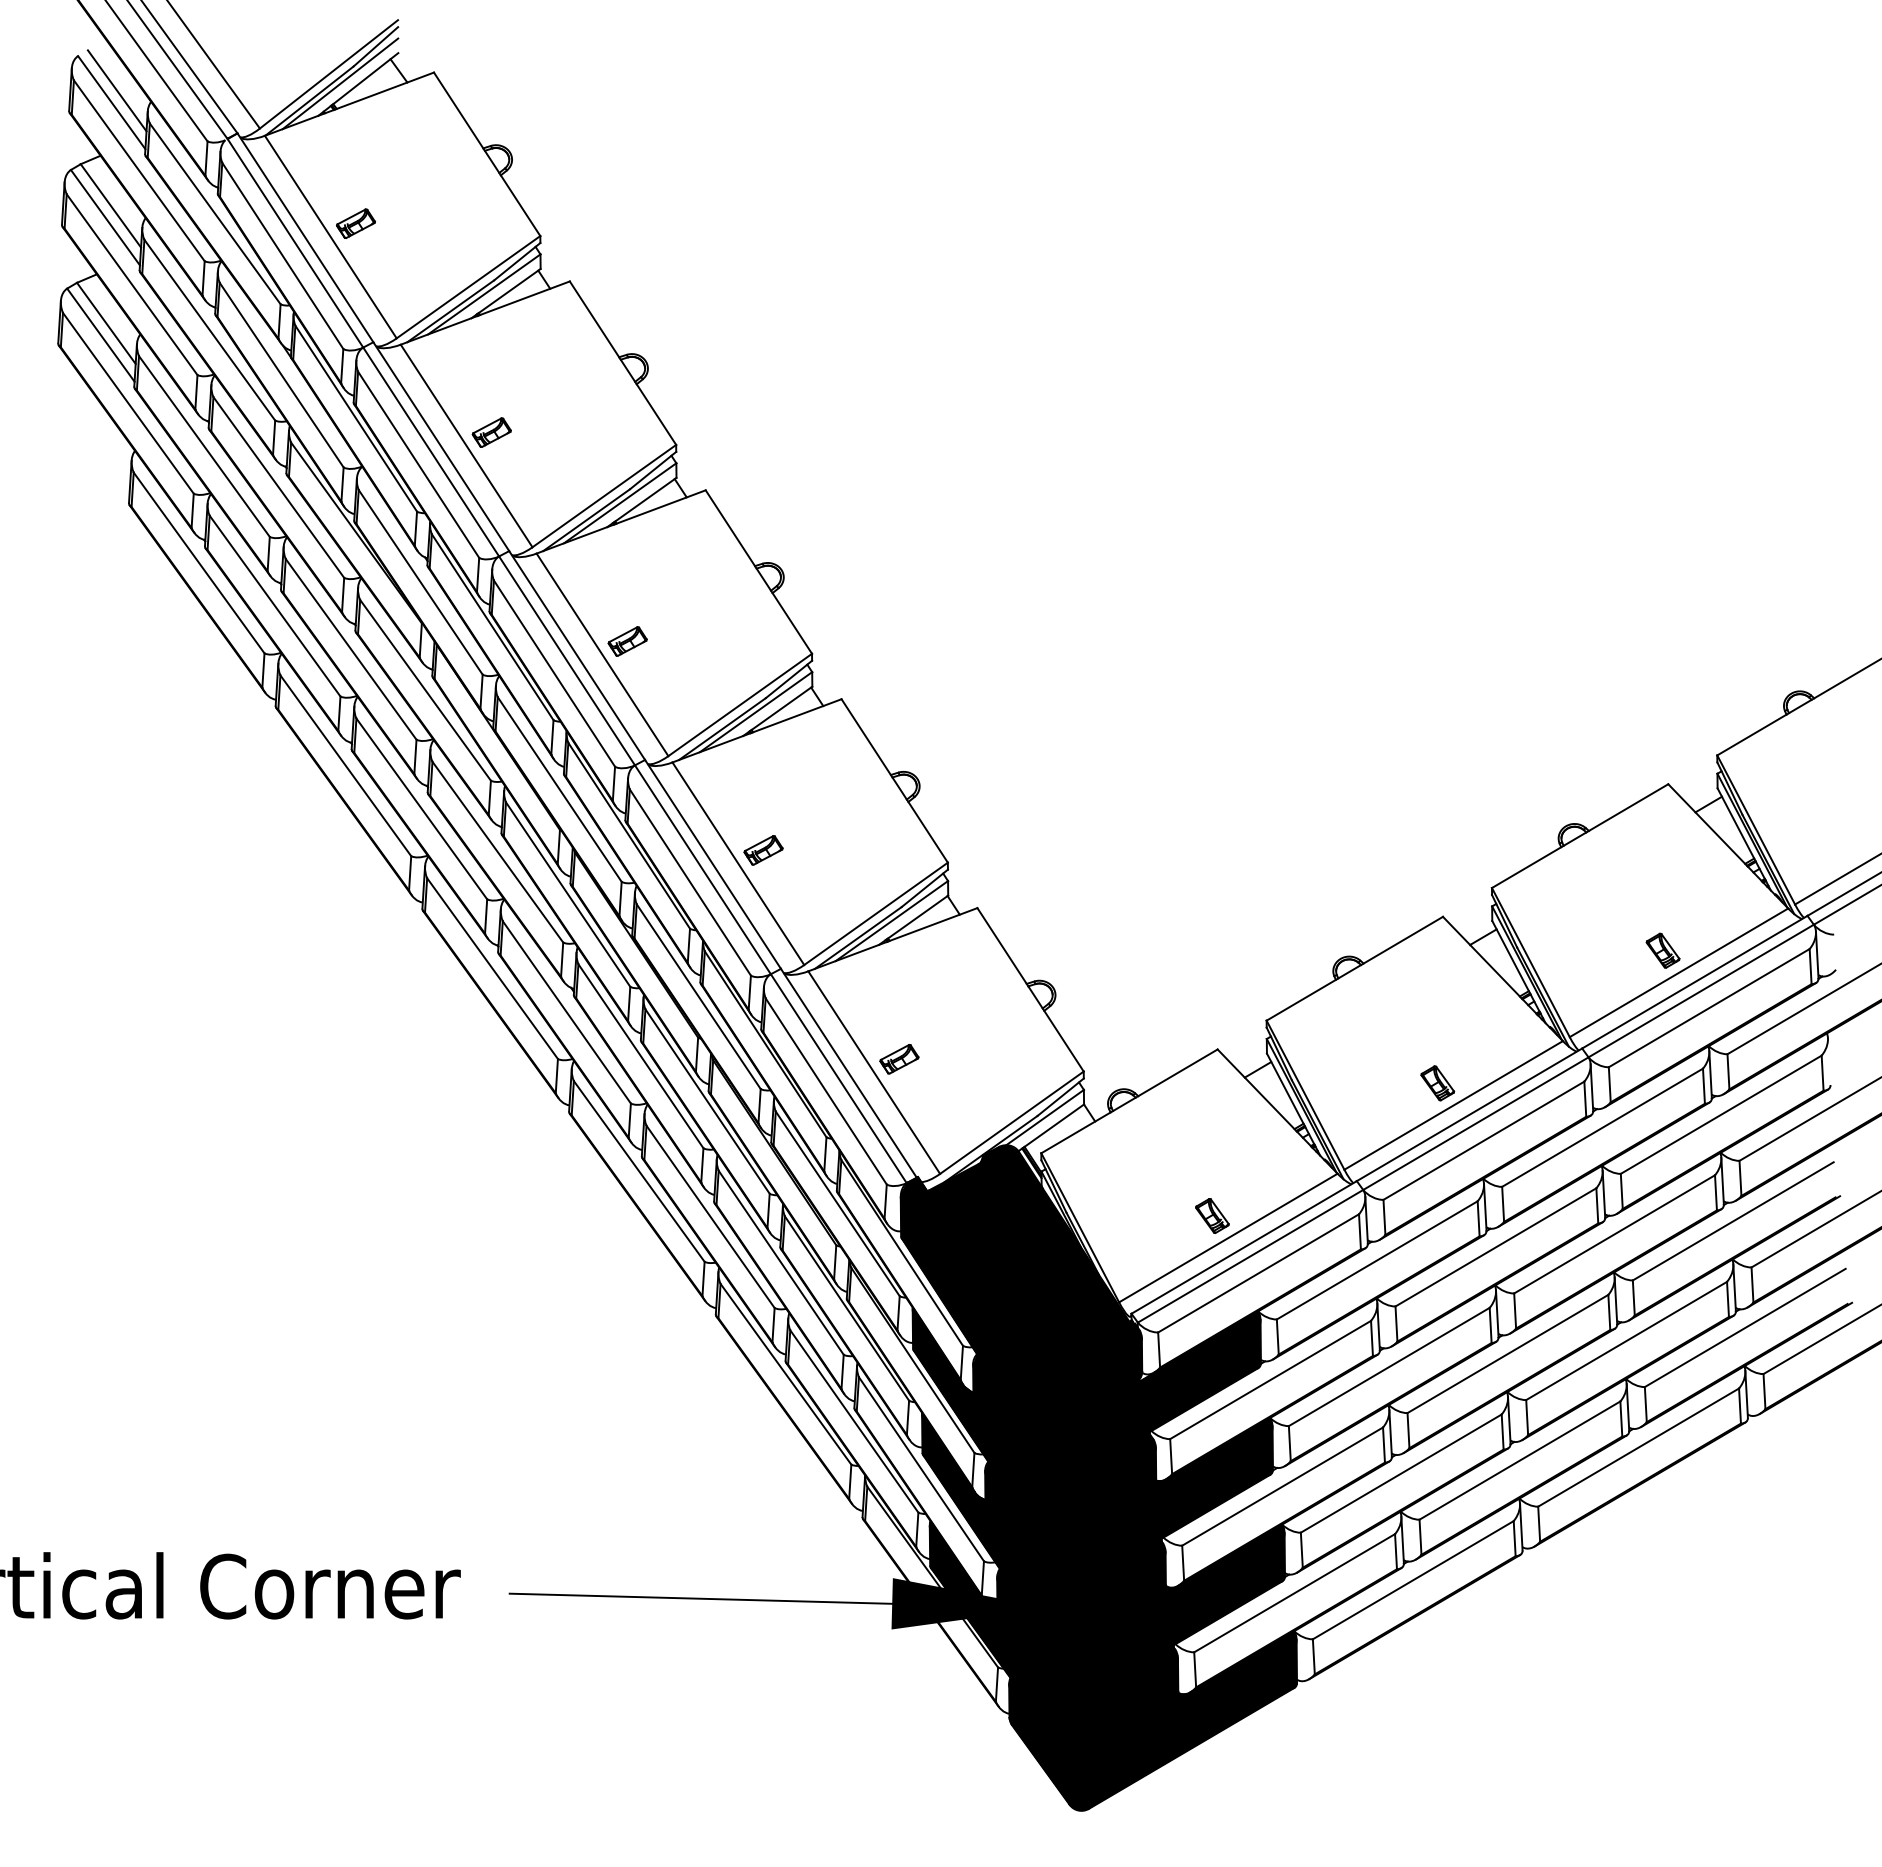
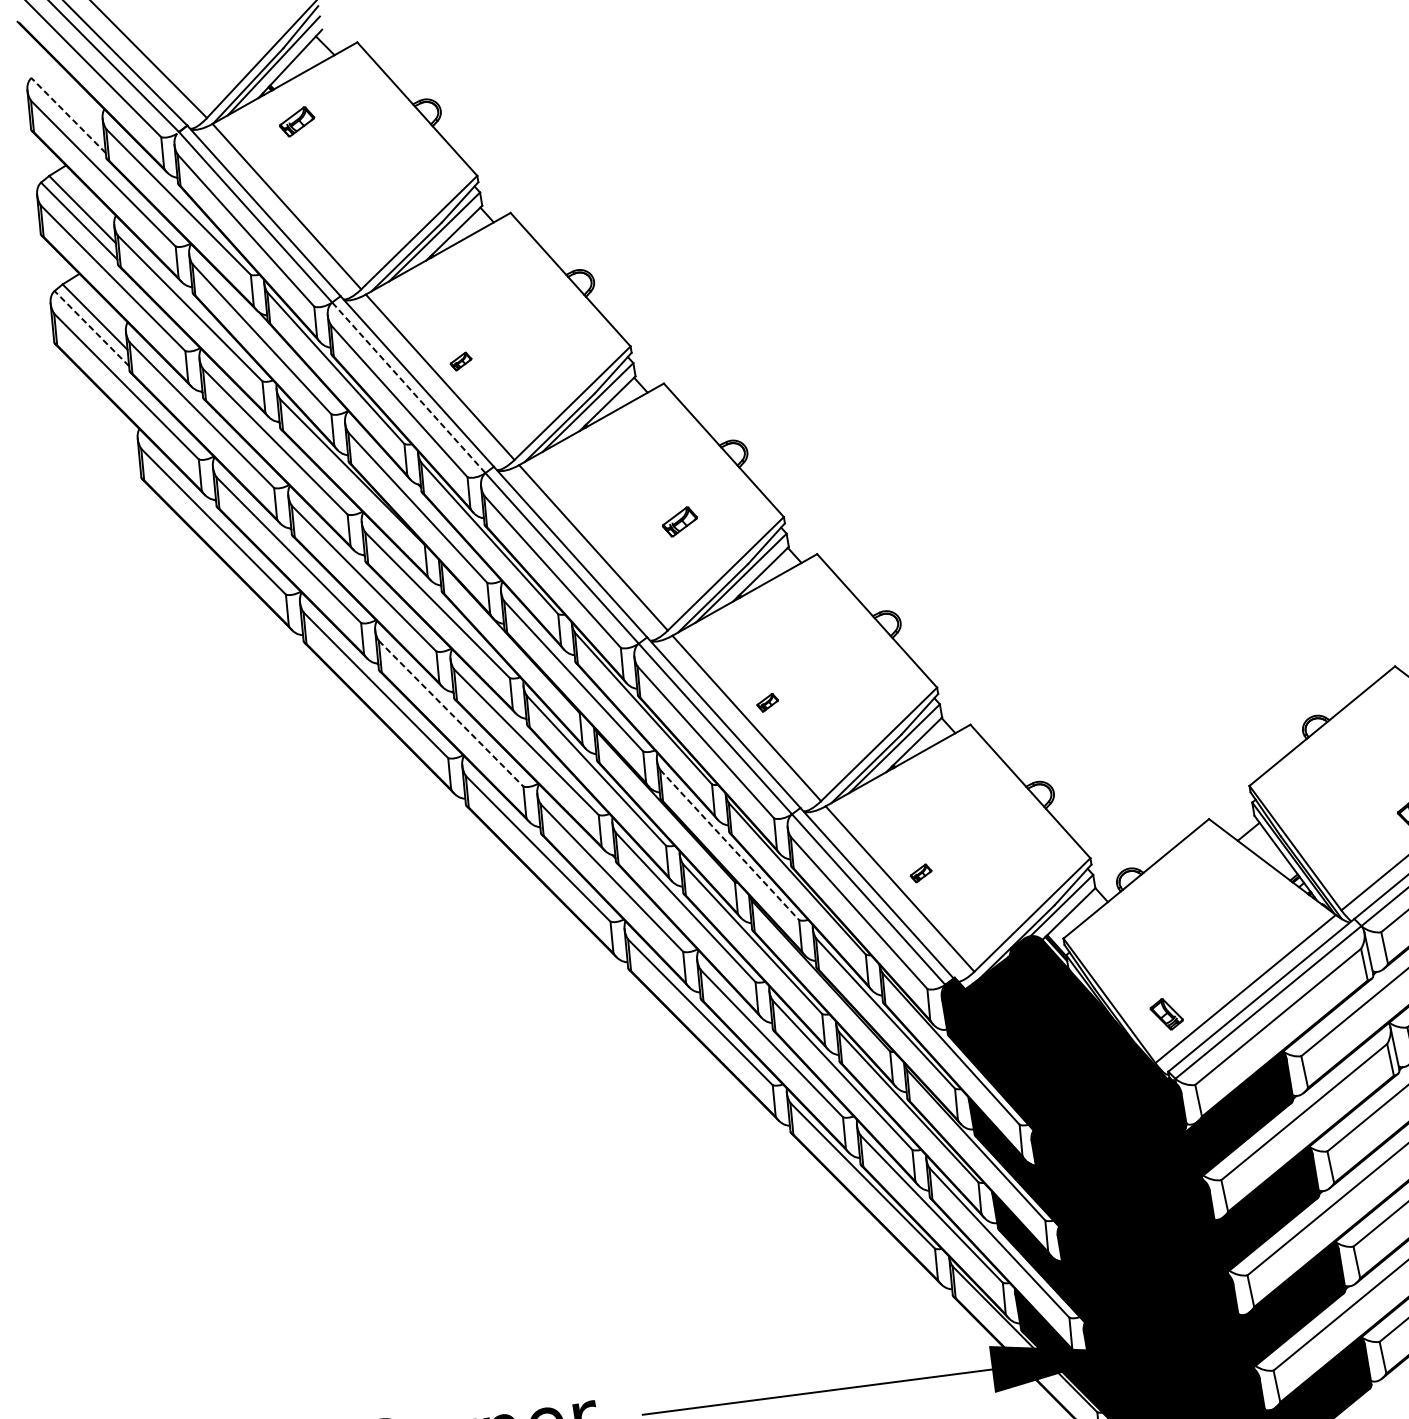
line: (116, 90) -> (71, 103), removed
line: (111, 102) -> (68, 115), solid -> dashed
part: (355, 223) -> (296, 121), moved
line: (100, 334) -> (91, 328), solid -> dashed
part: (491, 432) -> (460, 361), size x0.6
line: (431, 452) -> (409, 388), solid -> dashed
part: (627, 641) -> (679, 521), moved
line: (421, 808) -> (450, 713), solid -> dashed
part: (763, 850) -> (767, 702), size x0.6
line: (699, 997) -> (730, 845), solid -> dashed
part: (899, 1059) -> (921, 873), size x0.6
part: (1212, 1215) -> (1166, 1013), moved

